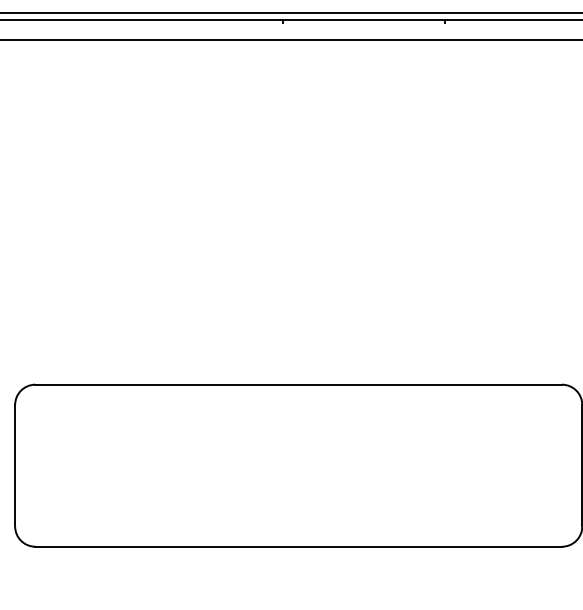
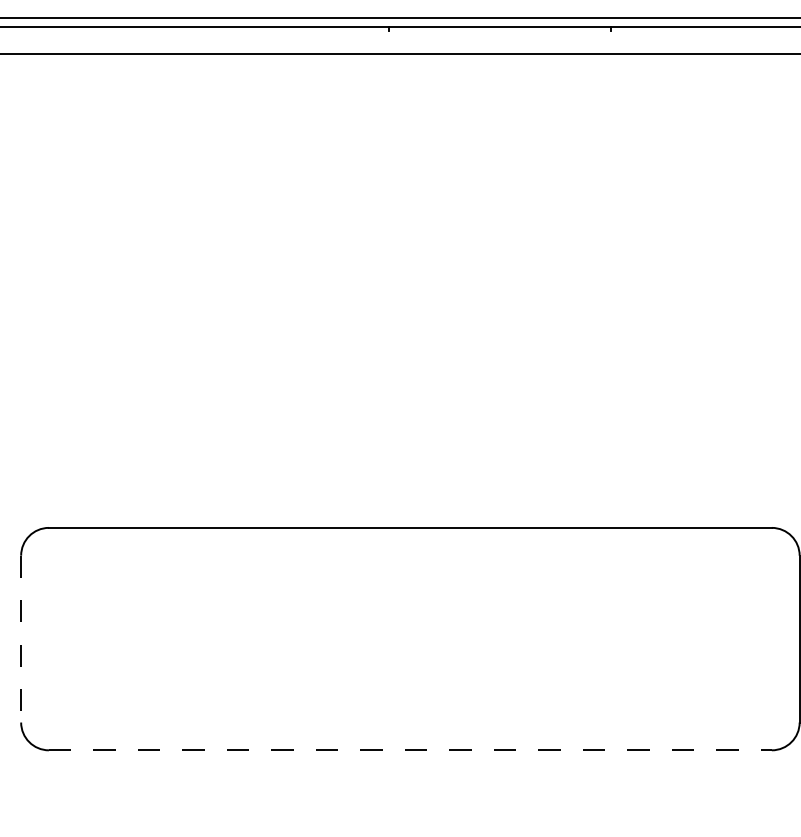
line: (15, 465) -> (21, 639), solid -> dashed
line: (298, 546) -> (410, 750), solid -> dashed

